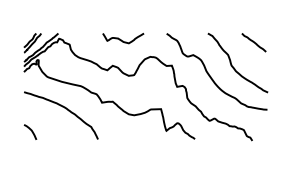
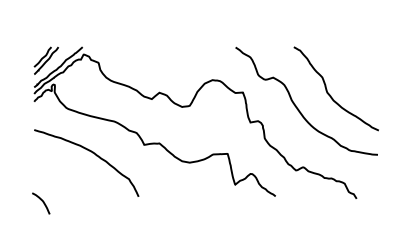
curve: (121, 39) -> (171, 55), removed
curve: (253, 42) -> (358, 59), removed
curve: (31, 131) -> (42, 202), moved

